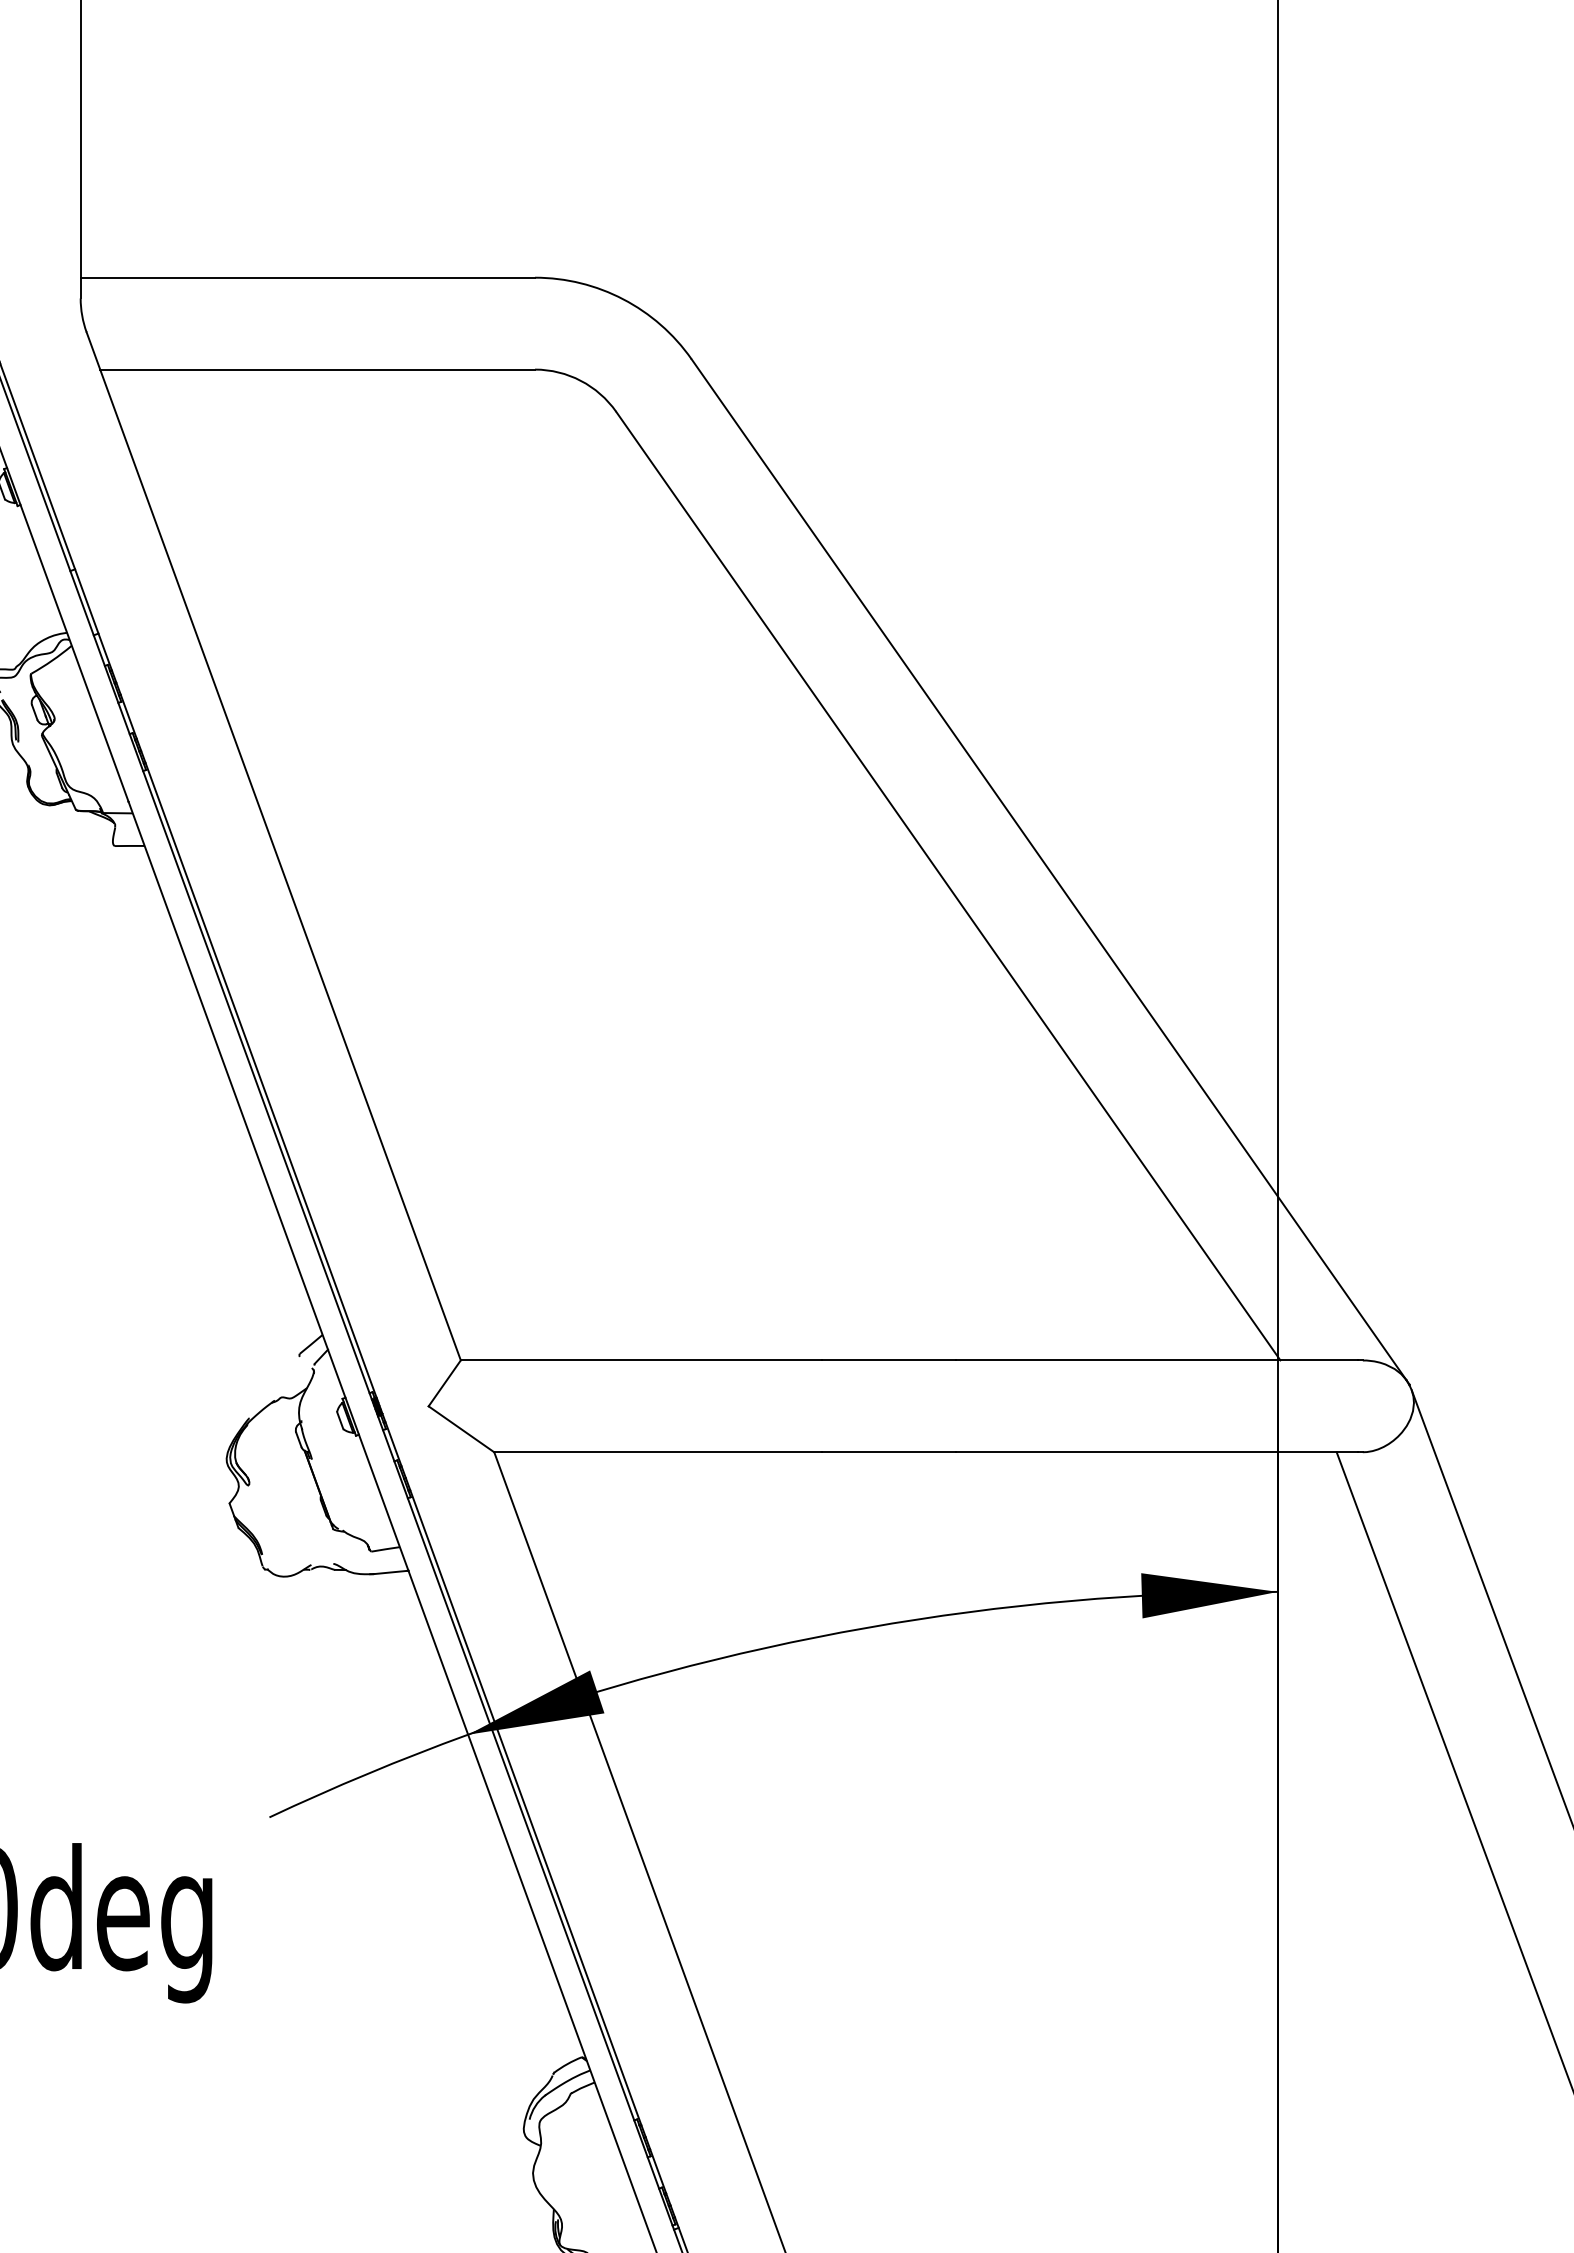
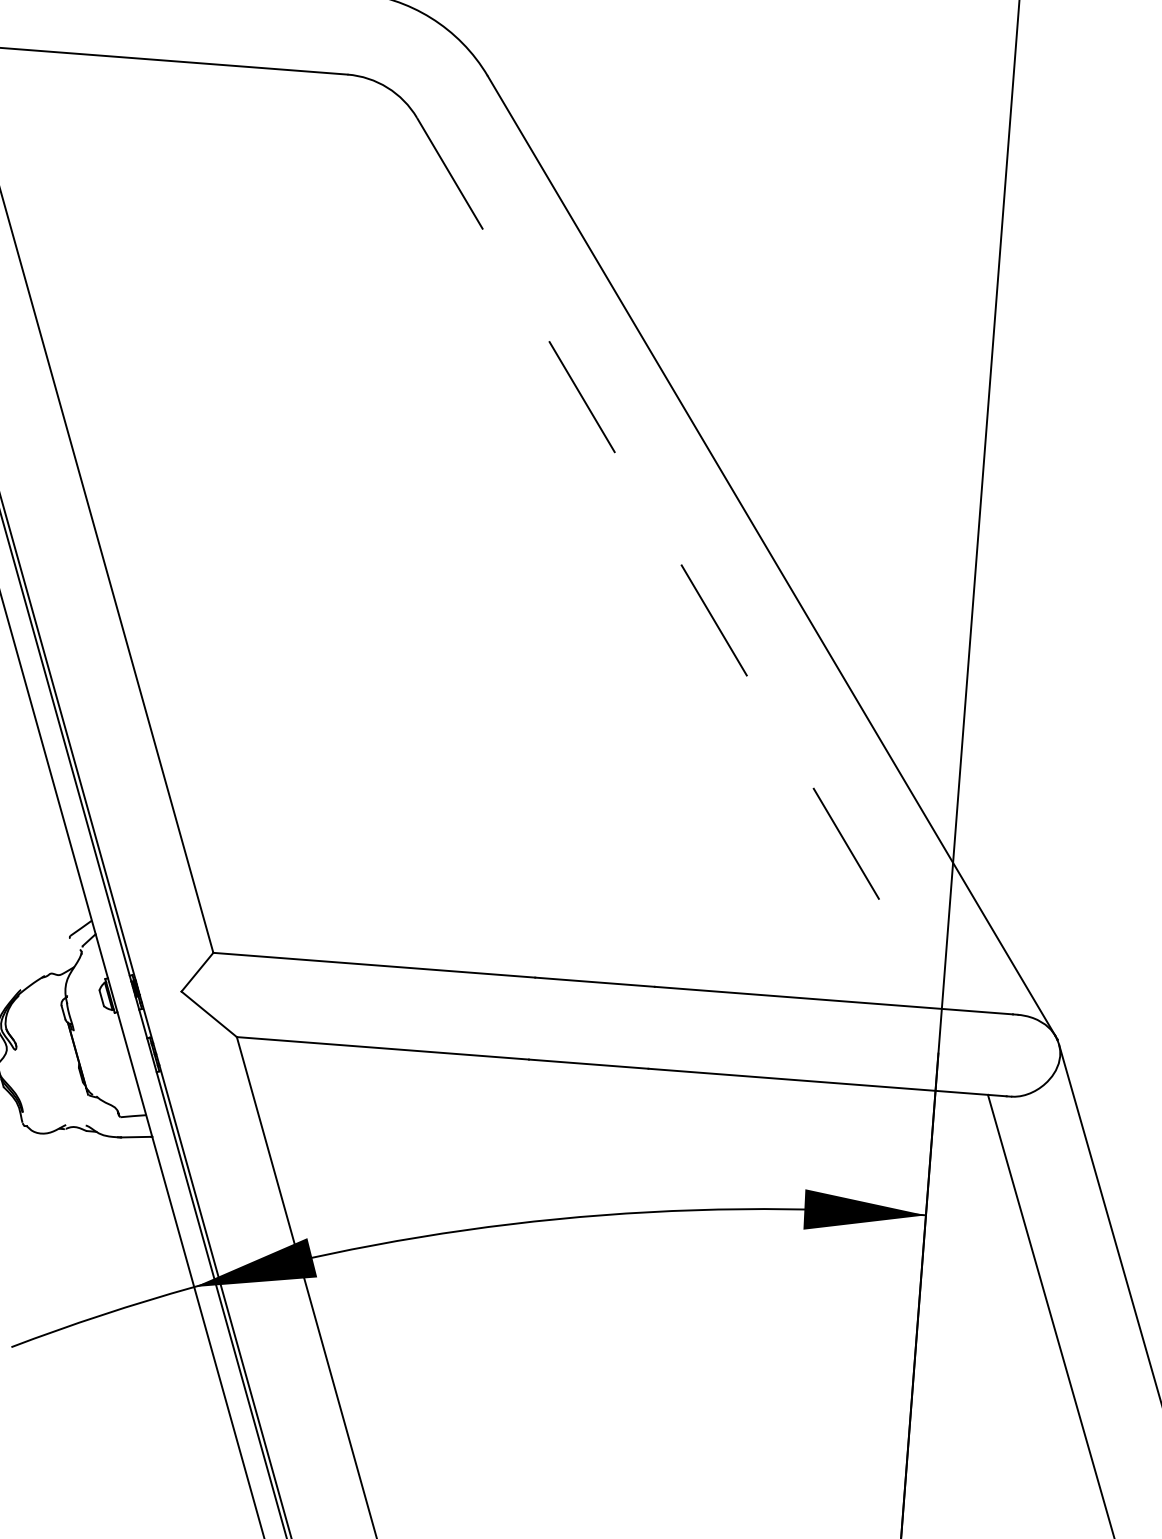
line: (948, 886) -> (680, 563), solid -> dashed

